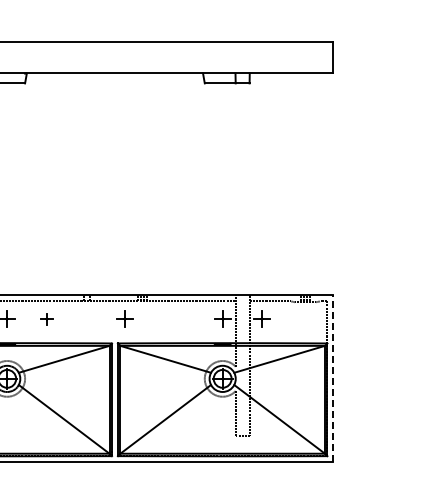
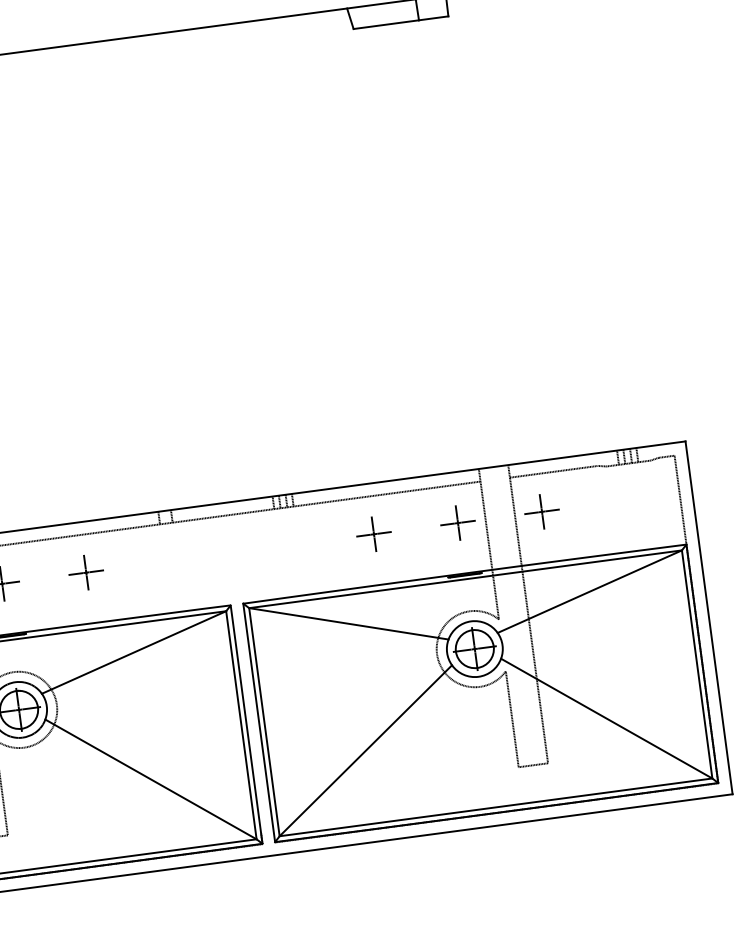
part: (46, 318) -> (85, 571), size x1.43
part: (124, 318) -> (372, 532), moved
line: (333, 378) -> (709, 616), dashed -> solid

